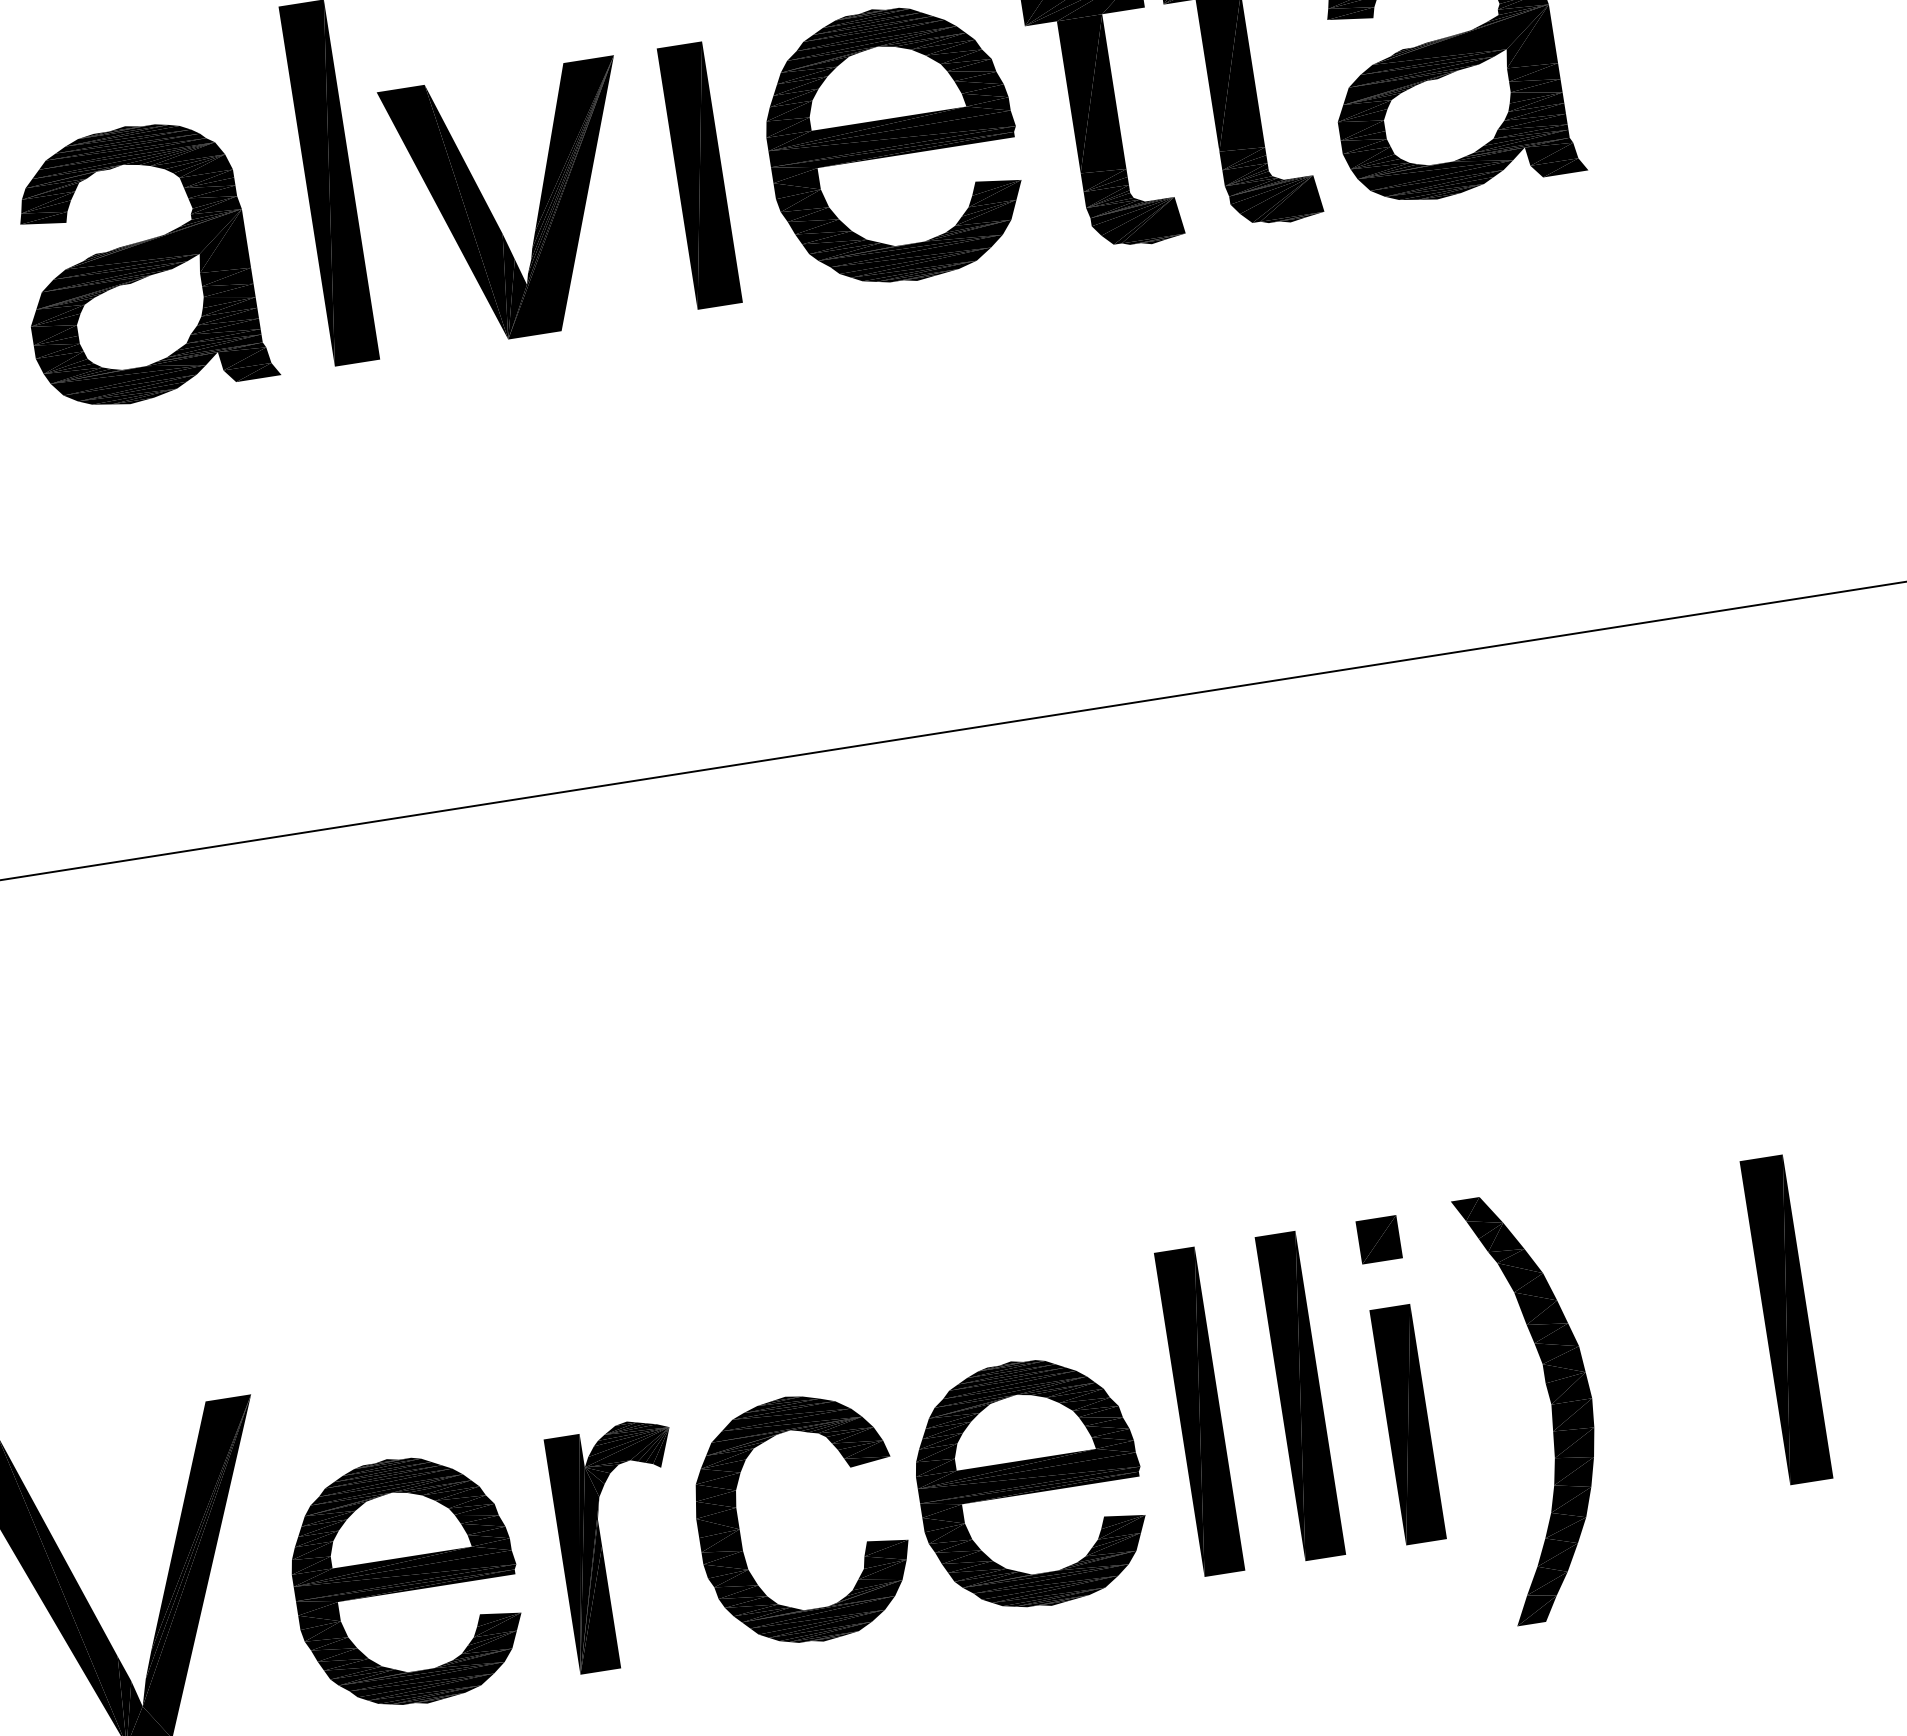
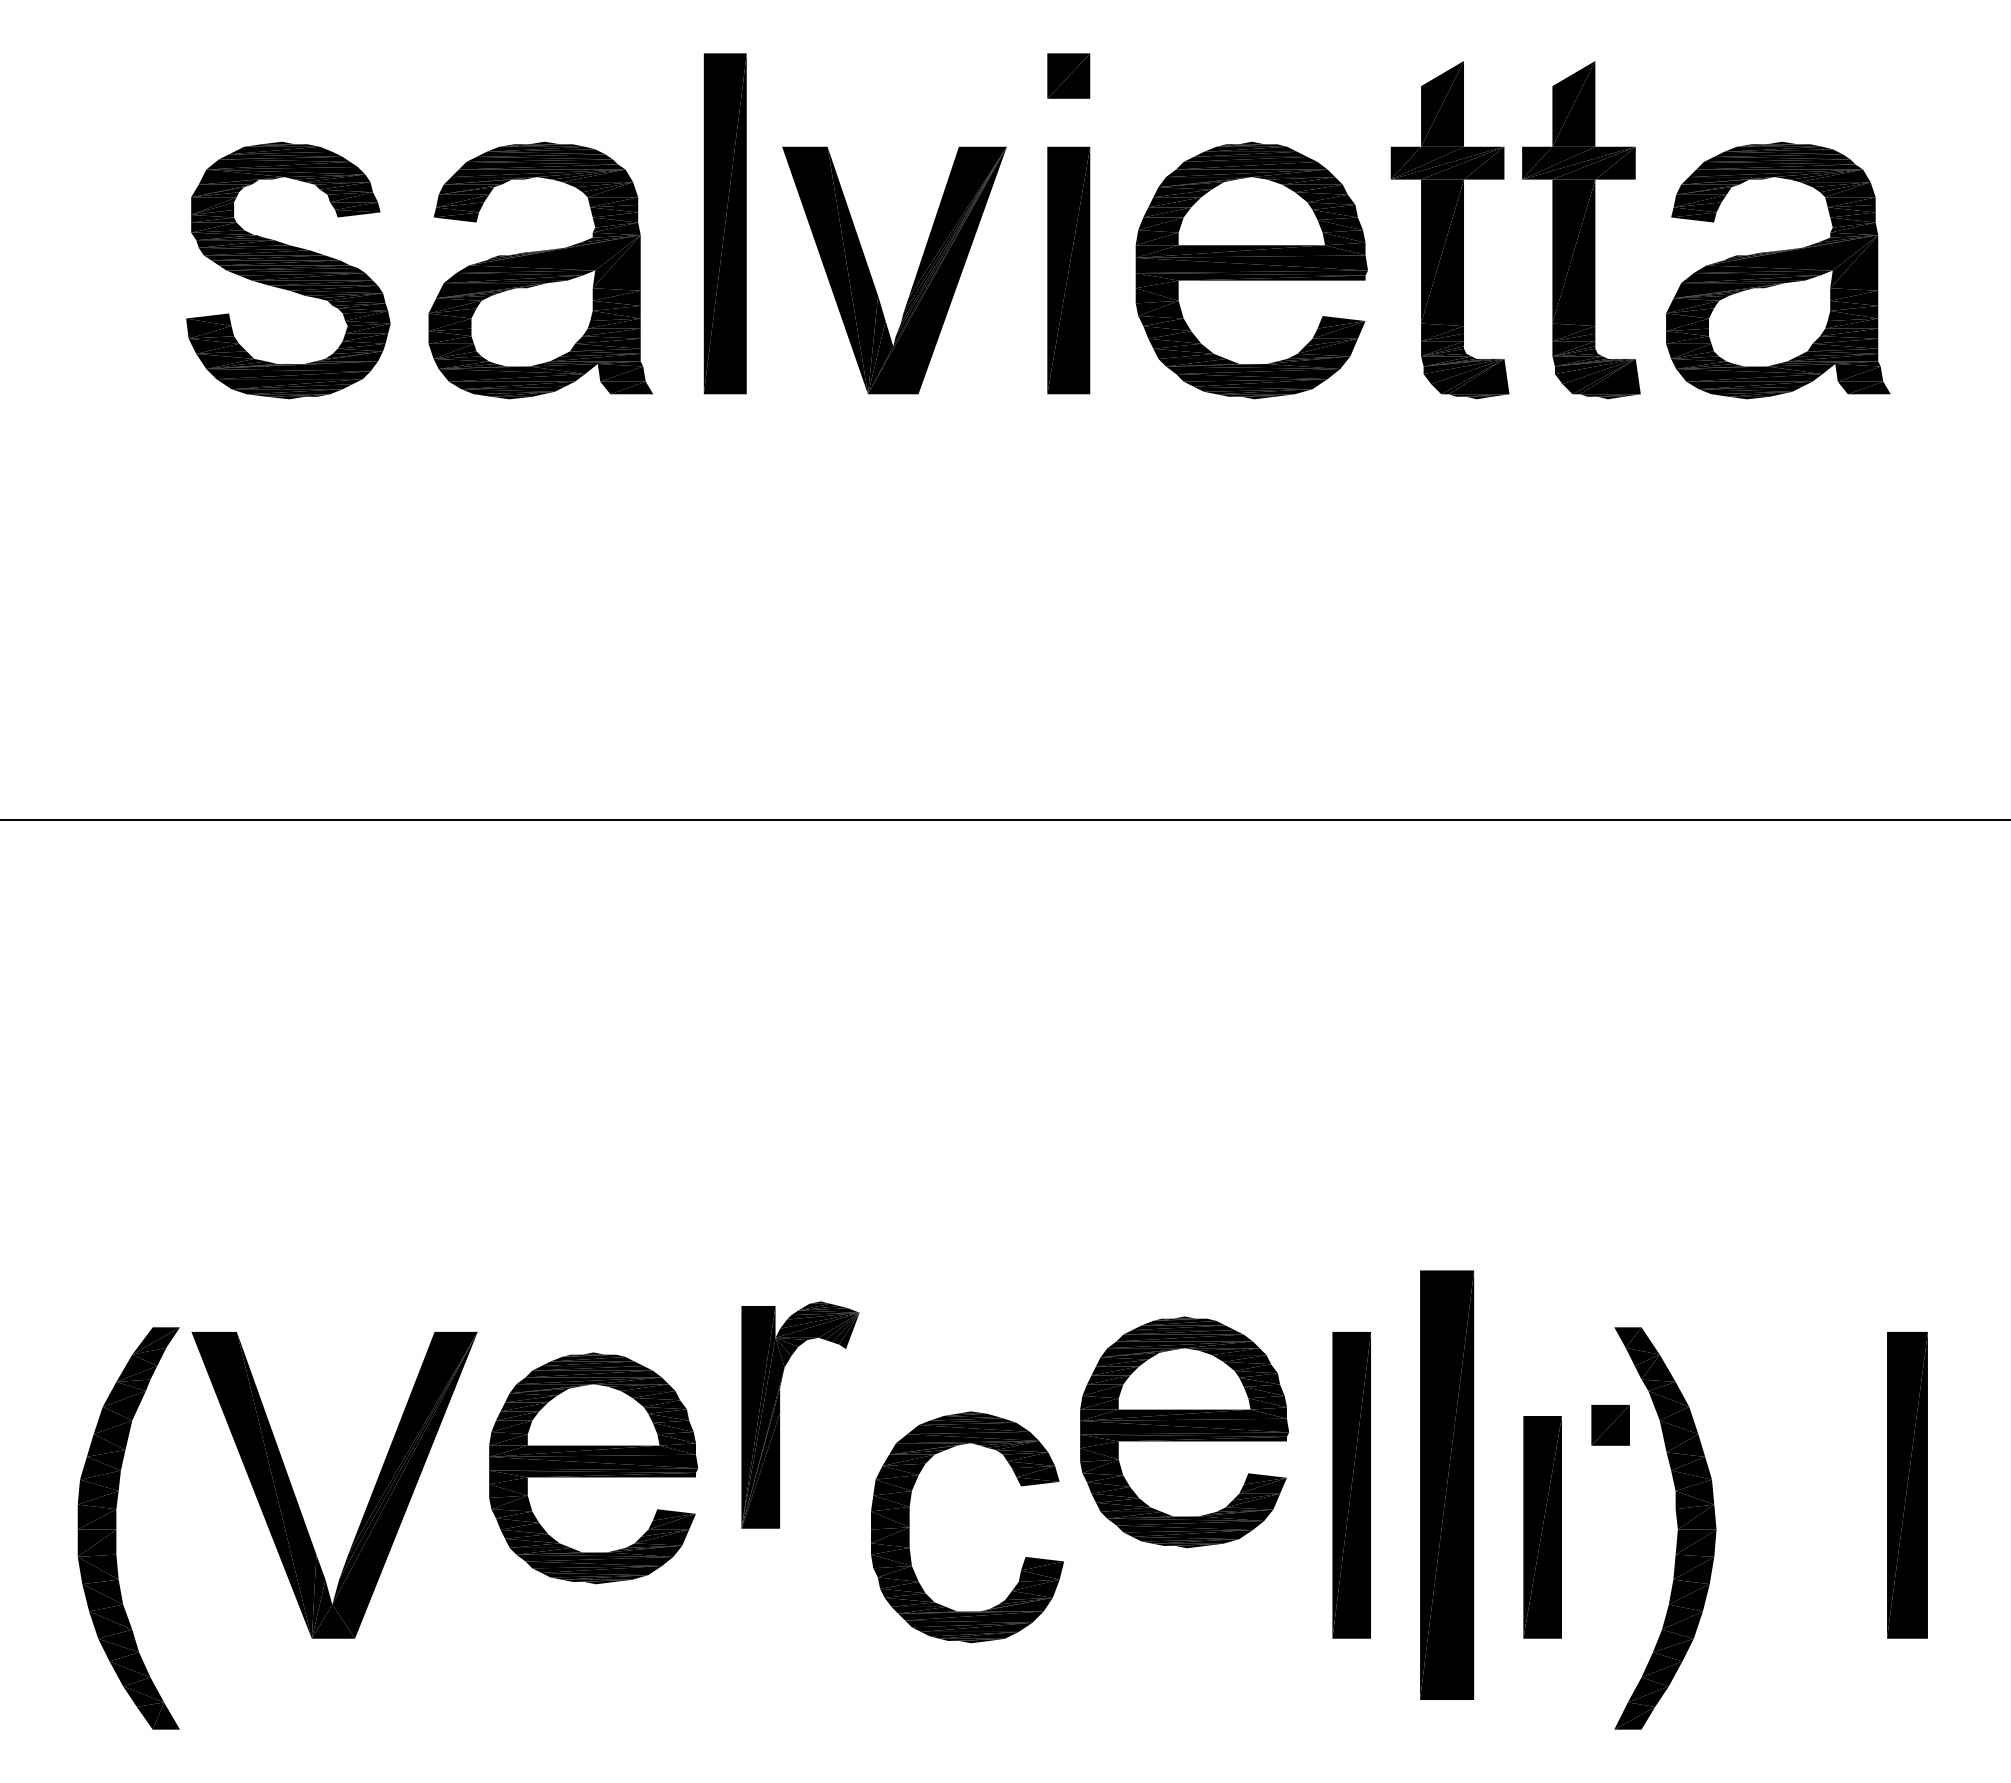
part: (1379, 1239) -> (1610, 1425), moved
part: (1300, 1396) -> (1447, 1485), size x1.4
part: (1029, 1484) -> (1184, 1432), moved
part: (601, 1547) -> (779, 1414), moved
part: (405, 1581) -> (593, 1468), moved

